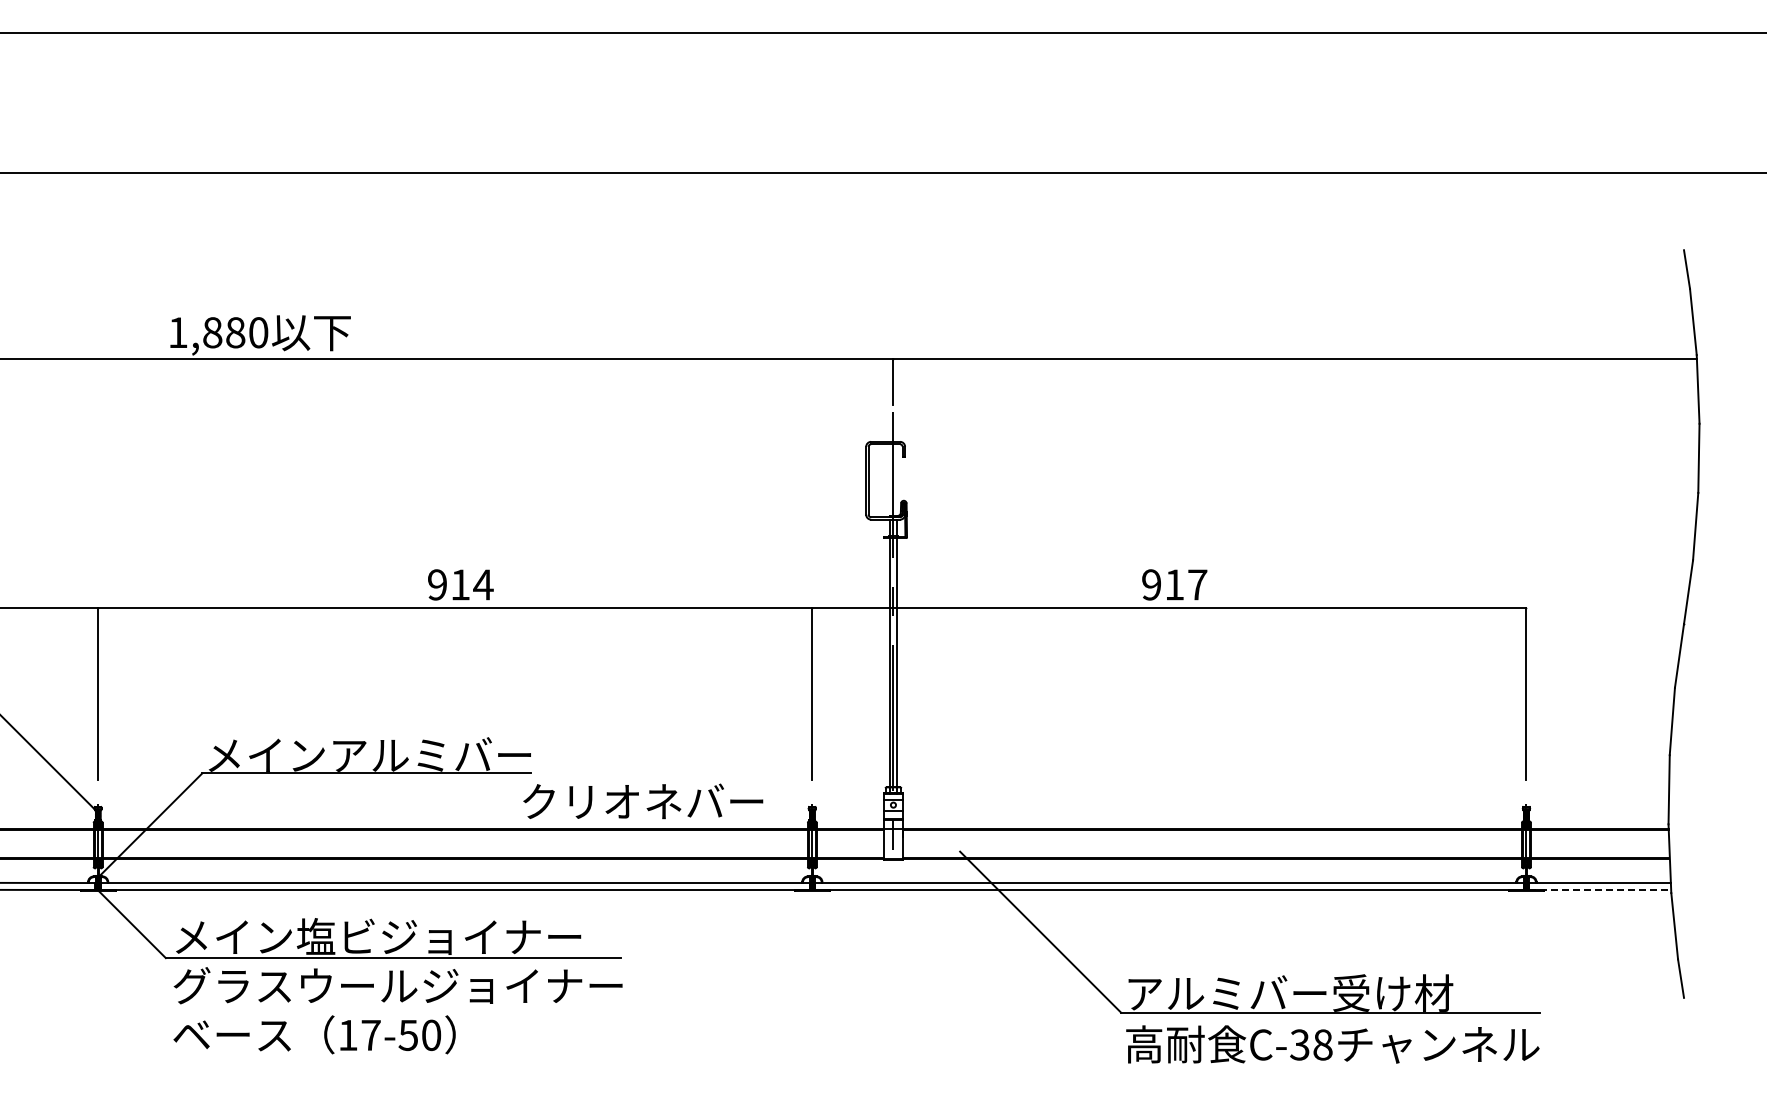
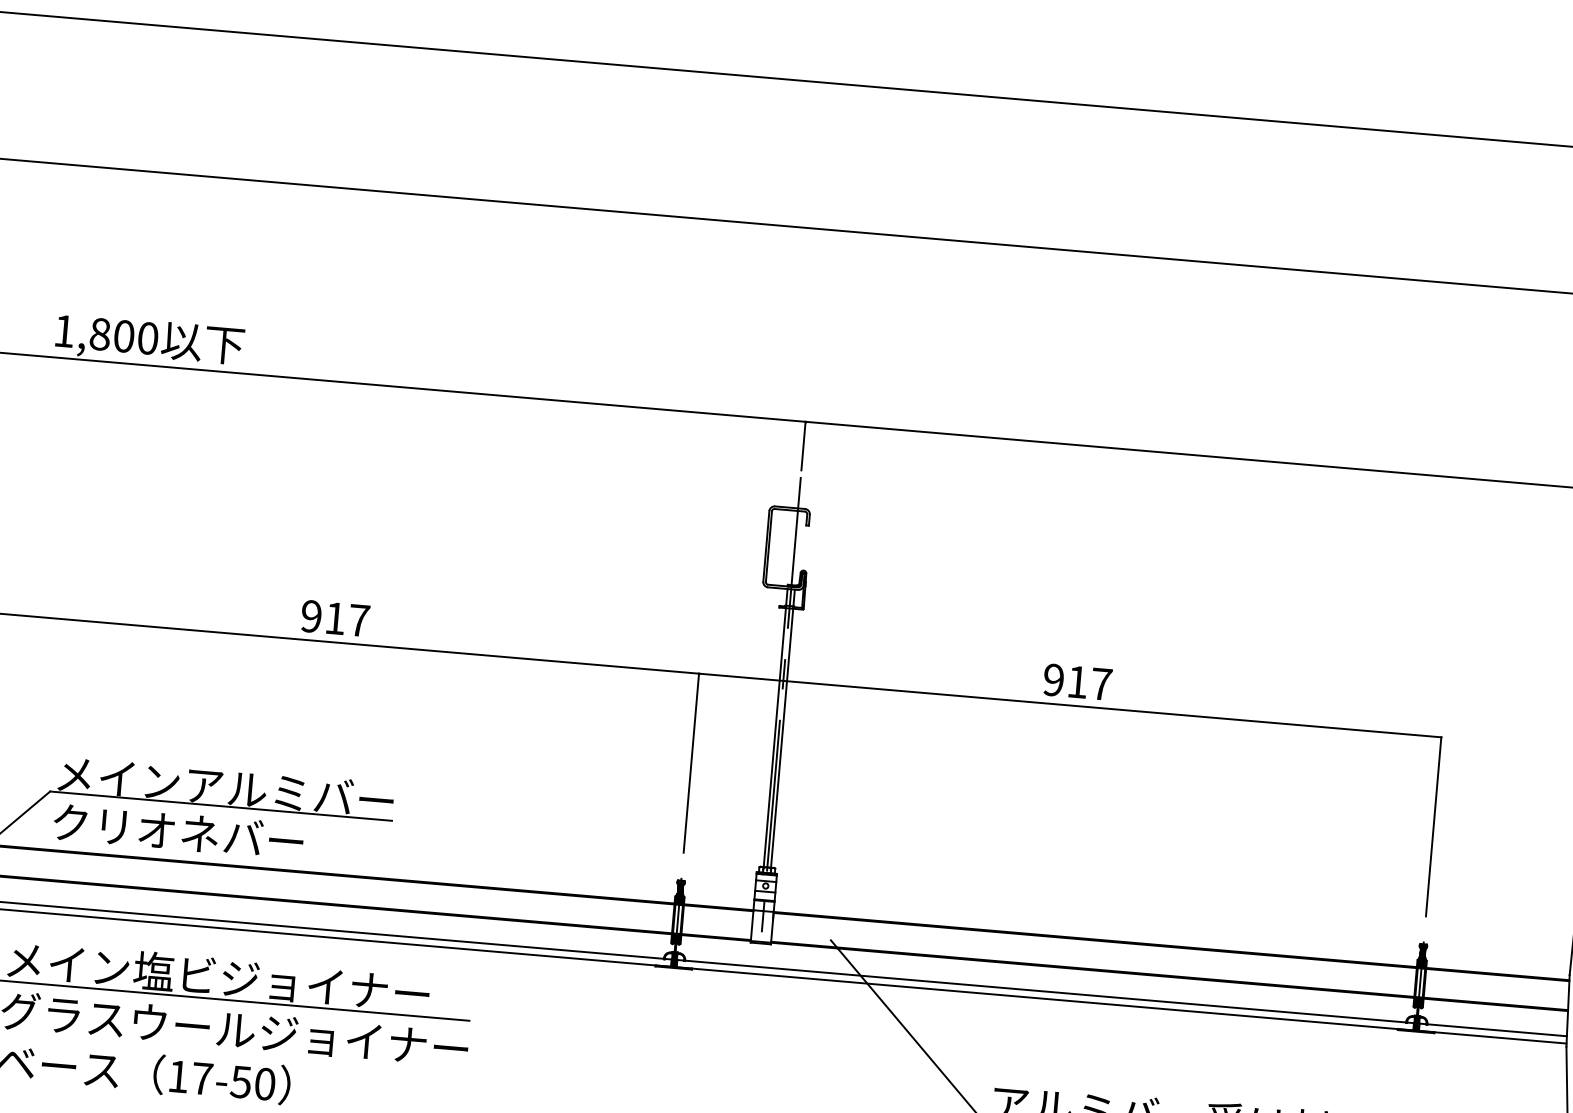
text: (235, 332) -> (124, 336), 1,880 -> 1,800
text: (483, 584) -> (359, 620), 914 -> 917
text: (643, 801) -> (178, 831), moved
line: (1600, 890) -> (1493, 1037), dashed -> solid

